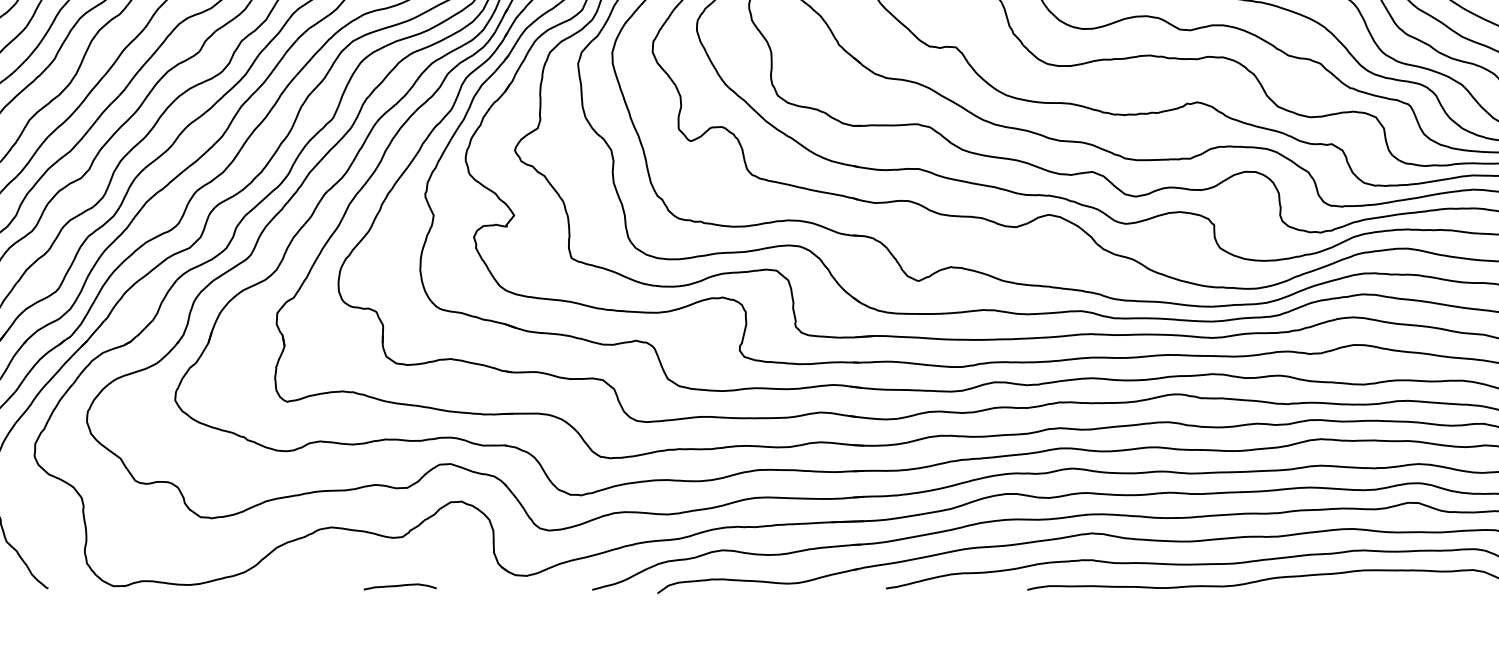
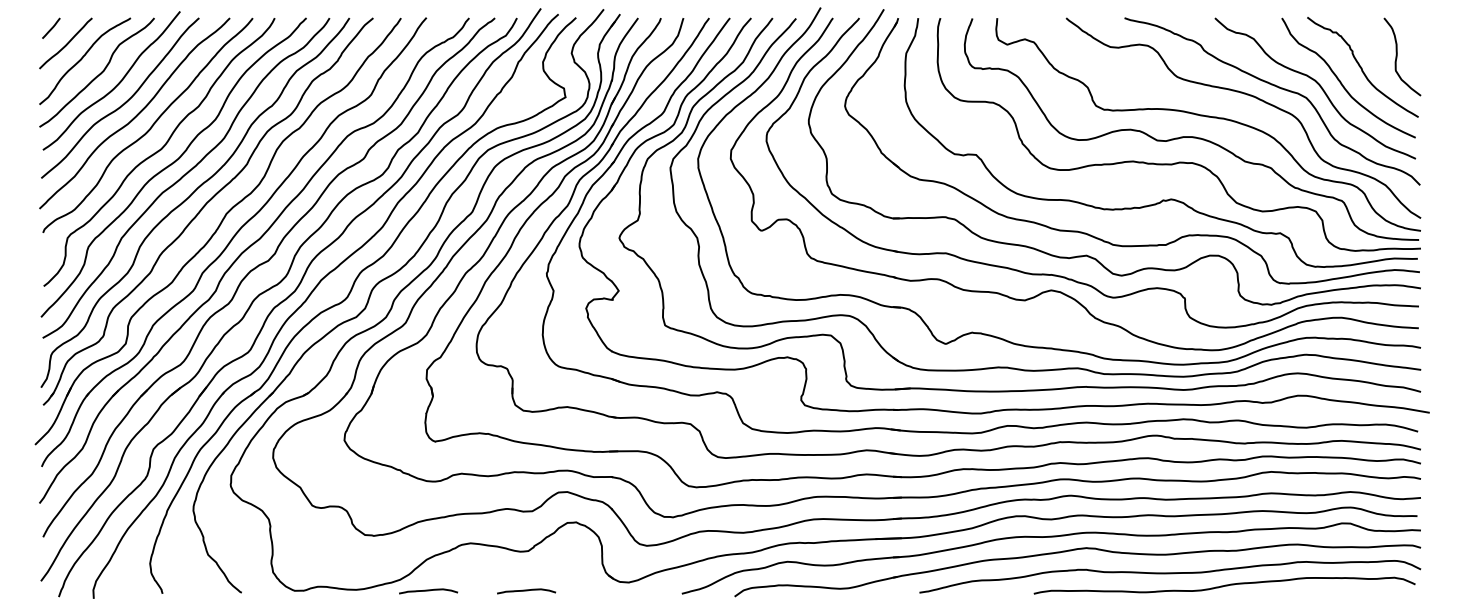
curve: (279, 587) -> (428, 591), added

